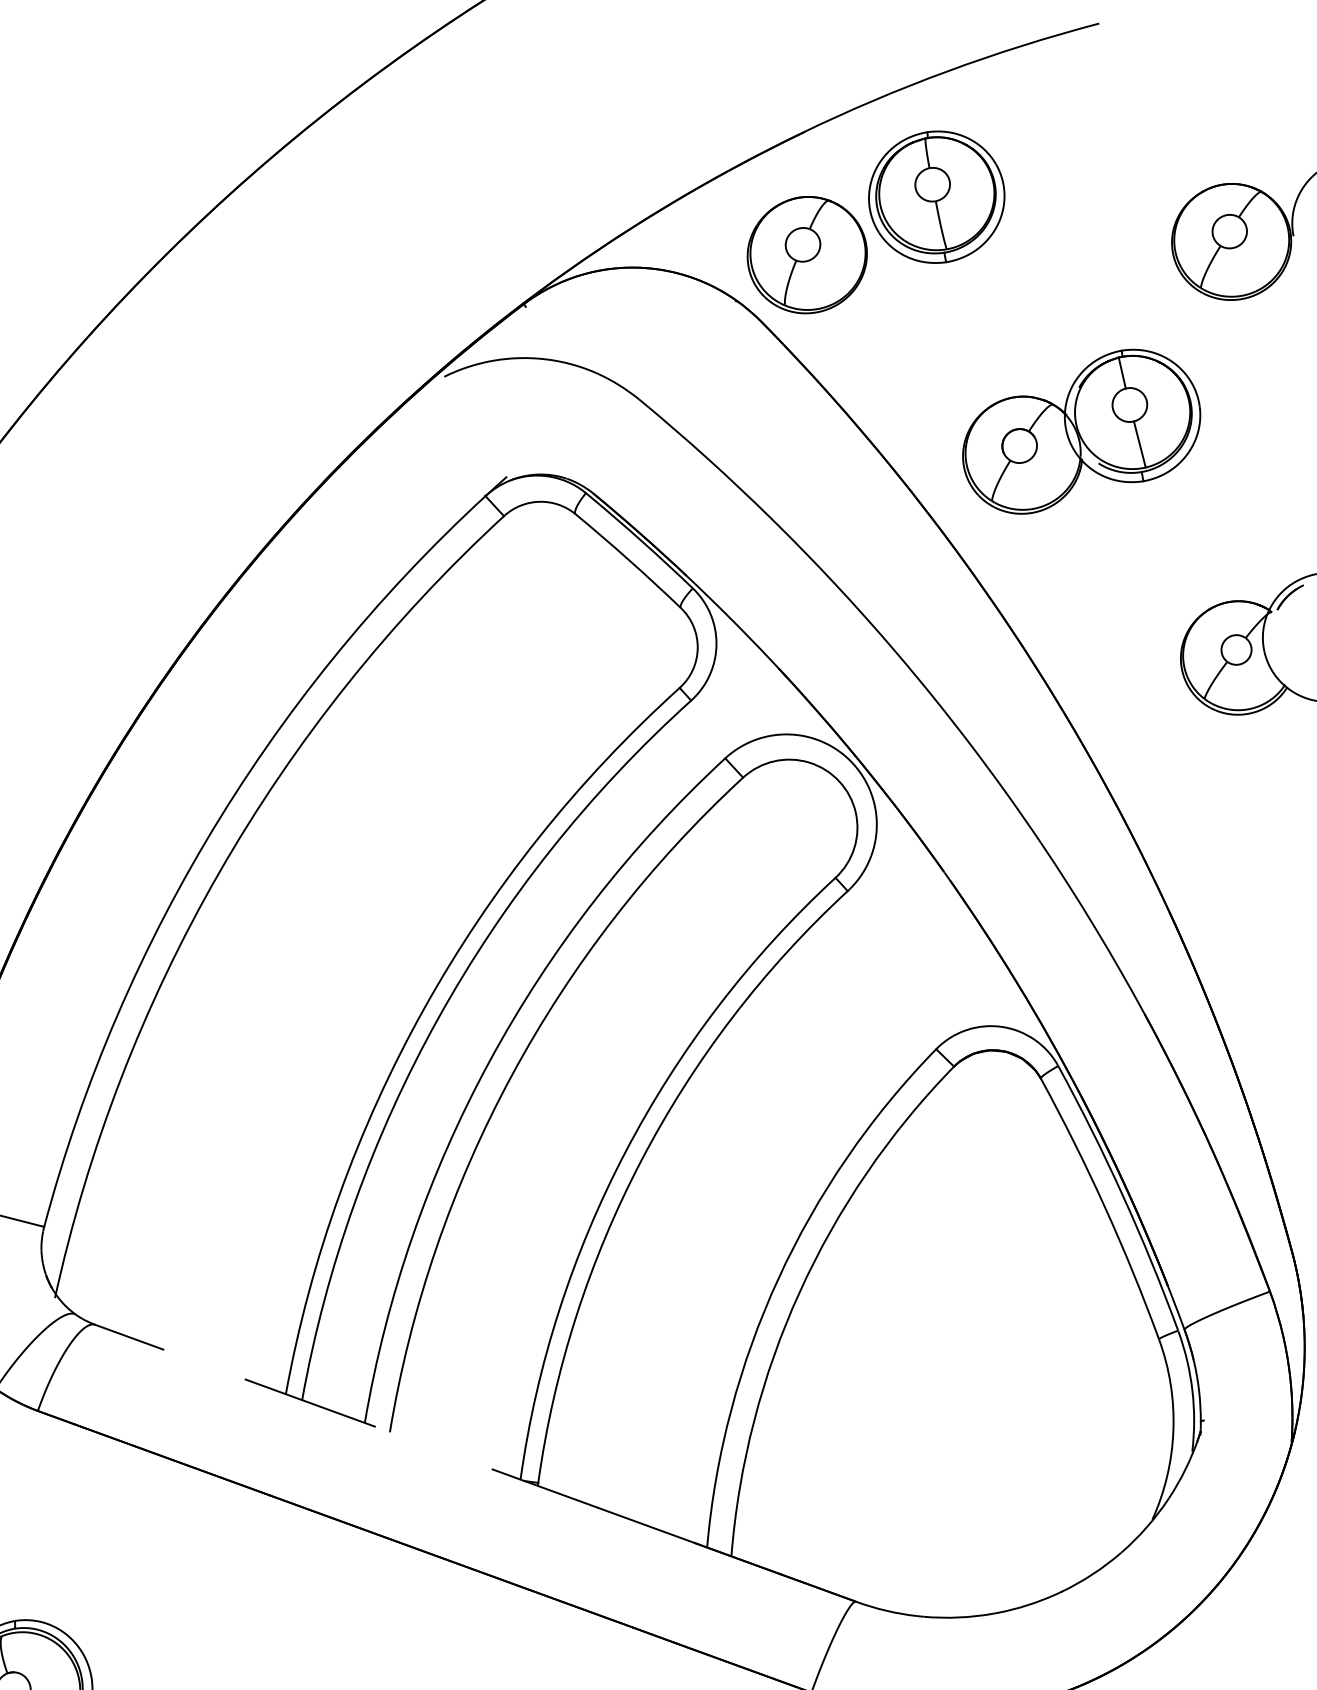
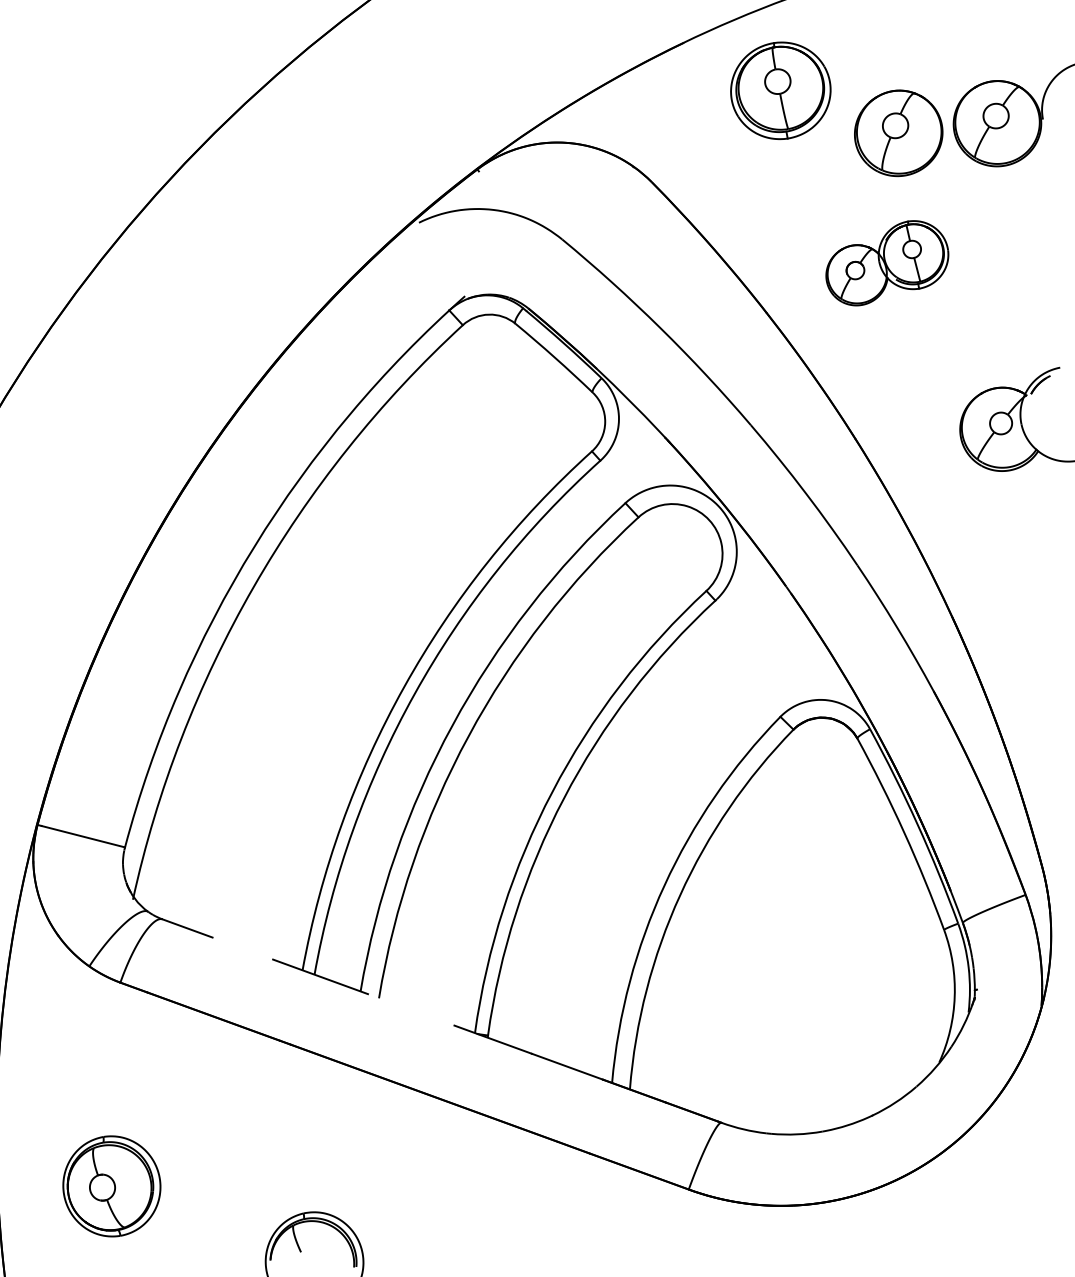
part: (807, 255) -> (898, 133), moved
part: (1081, 432) -> (887, 263), size x0.7

